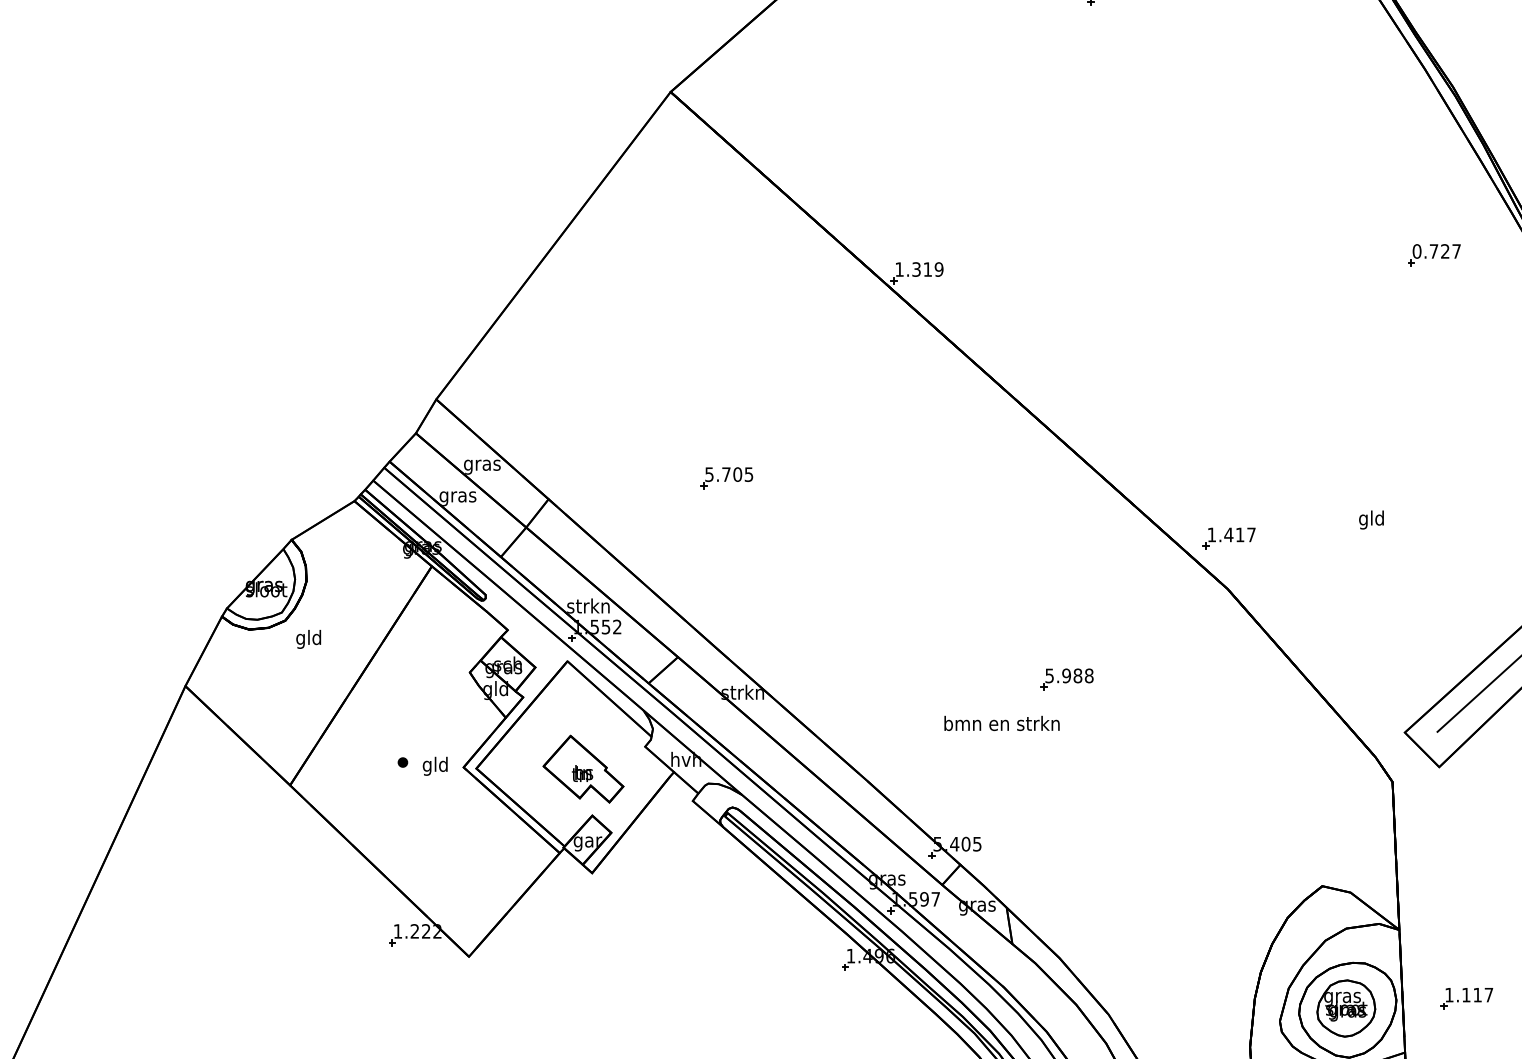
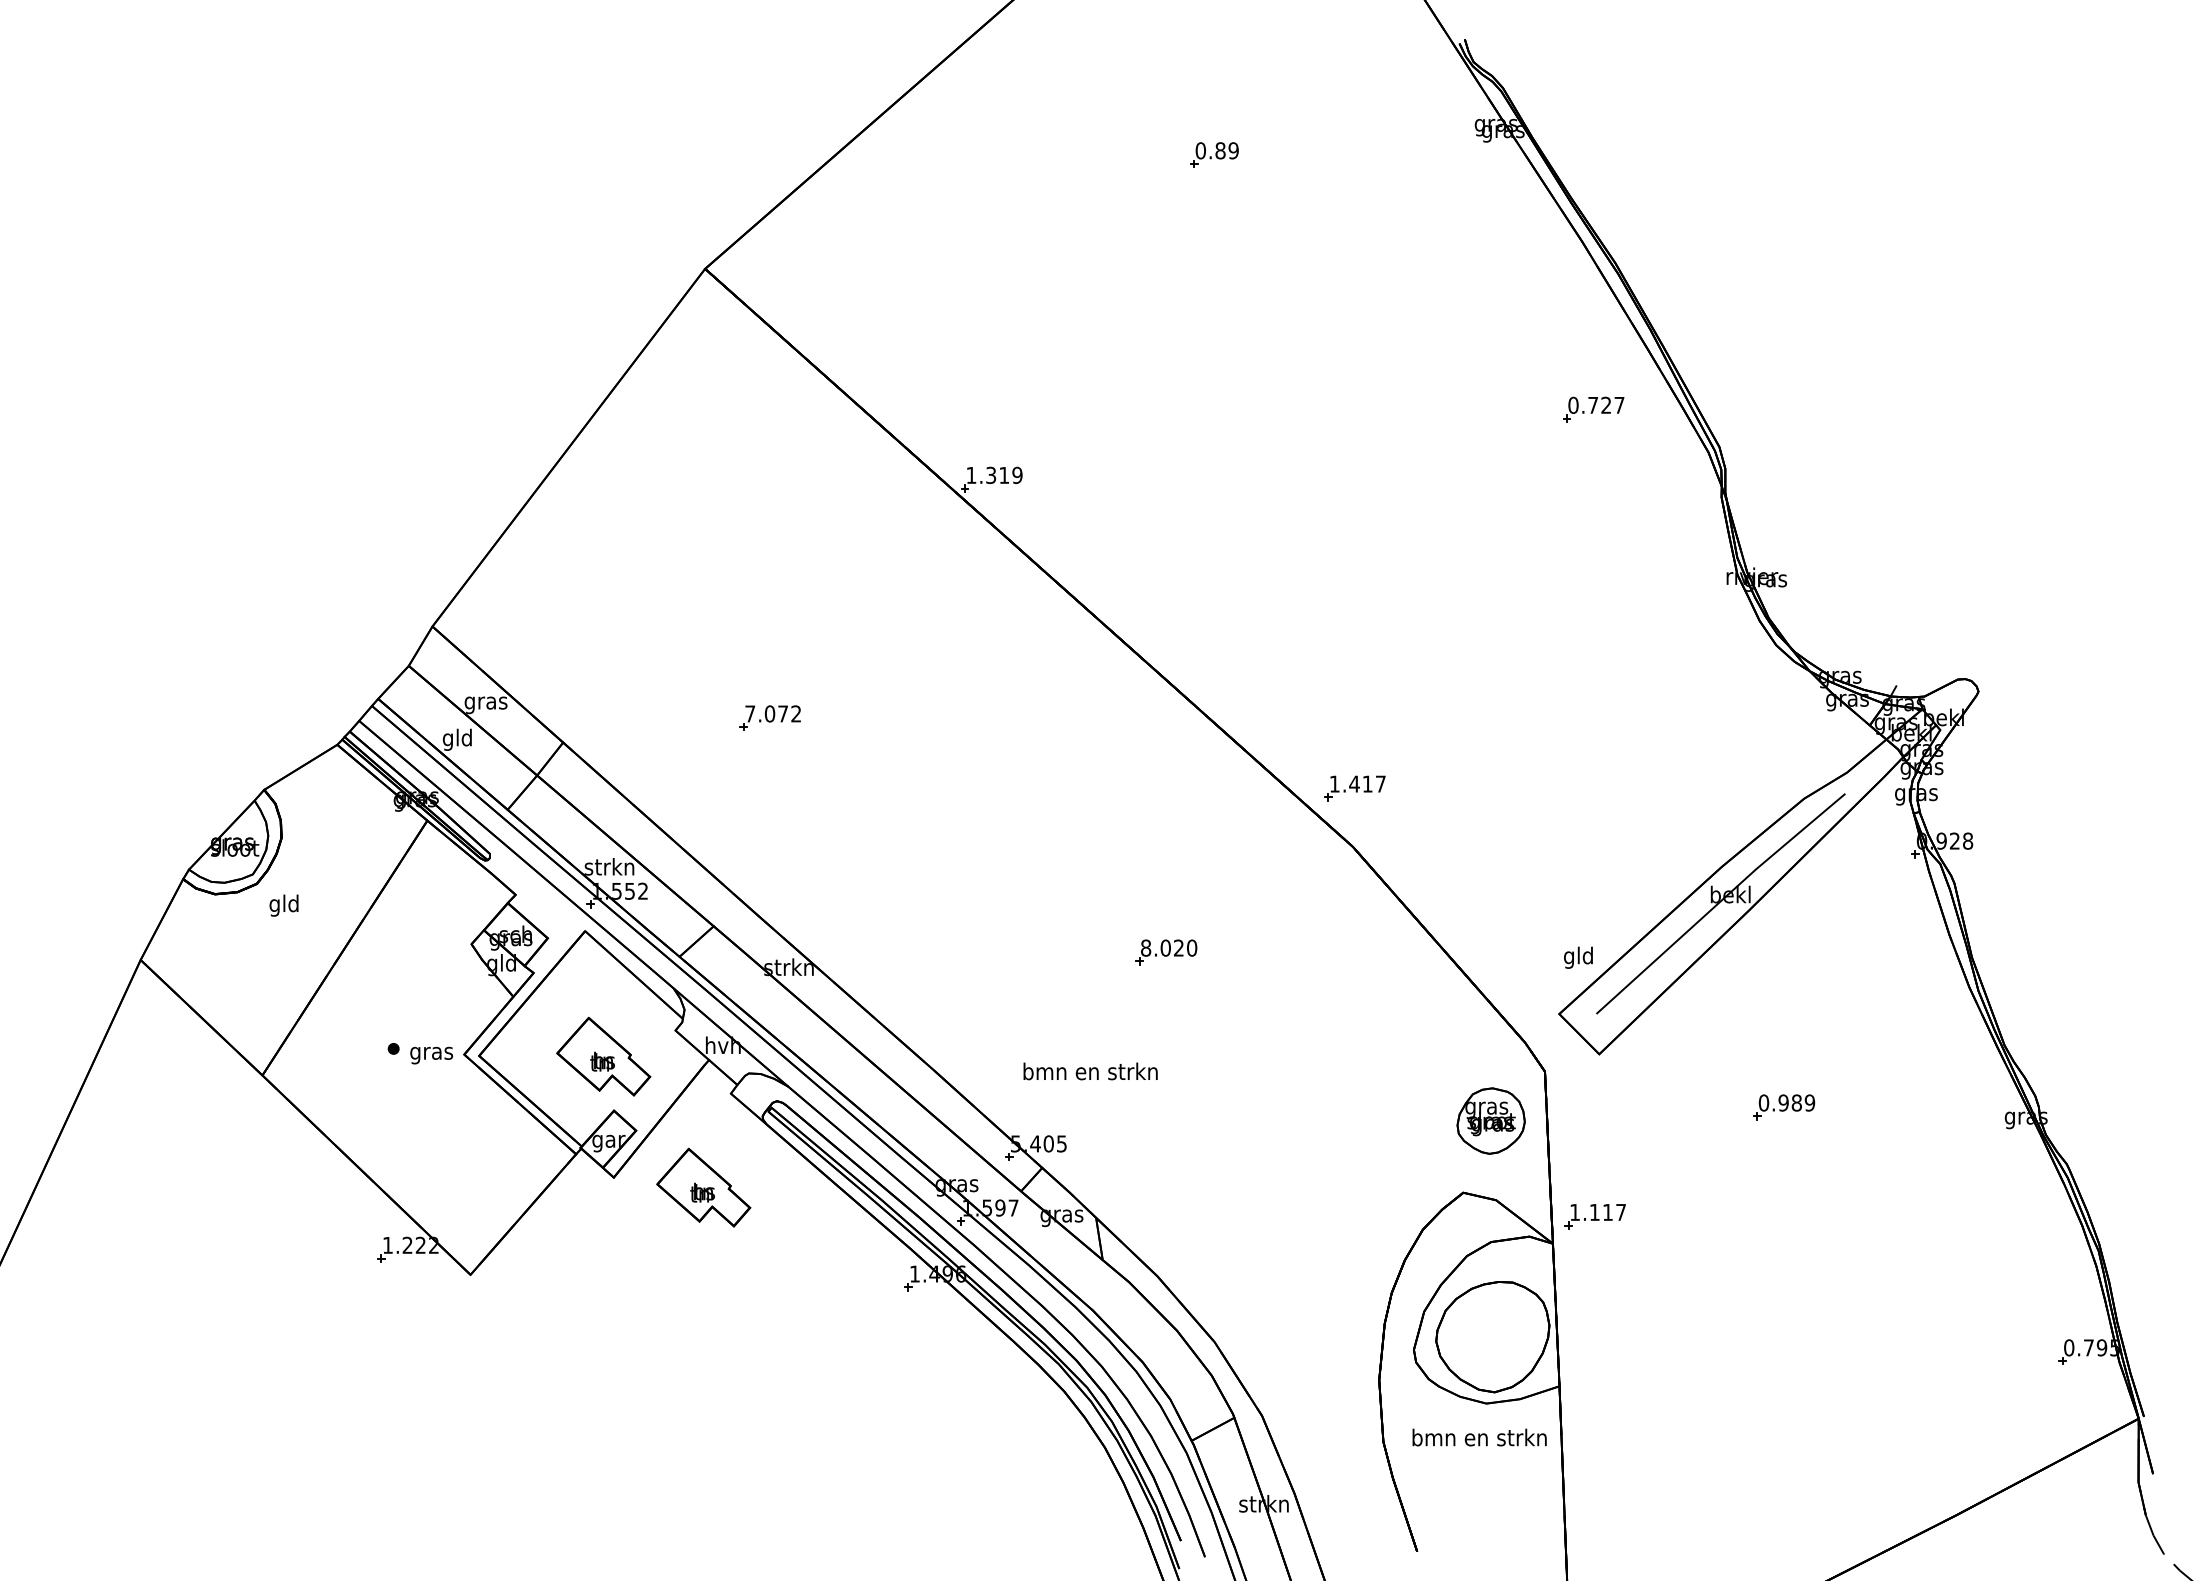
part: (1434, 255) -> (1593, 409), moved
text: (729, 474) -> (773, 713), 5.705 -> 7.072
text: (457, 496) -> (457, 739), gras -> gld
text: (1371, 519) -> (1578, 957), moved
text: (1069, 675) -> (1169, 947), 5.988 -> 8.020
text: (1001, 723) -> (1090, 1071), moved
text: (435, 766) -> (431, 1053), gld -> gras
part: (669, 881) -> (703, 1187), added
part: (1466, 998) -> (1594, 1216), moved
part: (1345, 1008) -> (1490, 1120), moved

